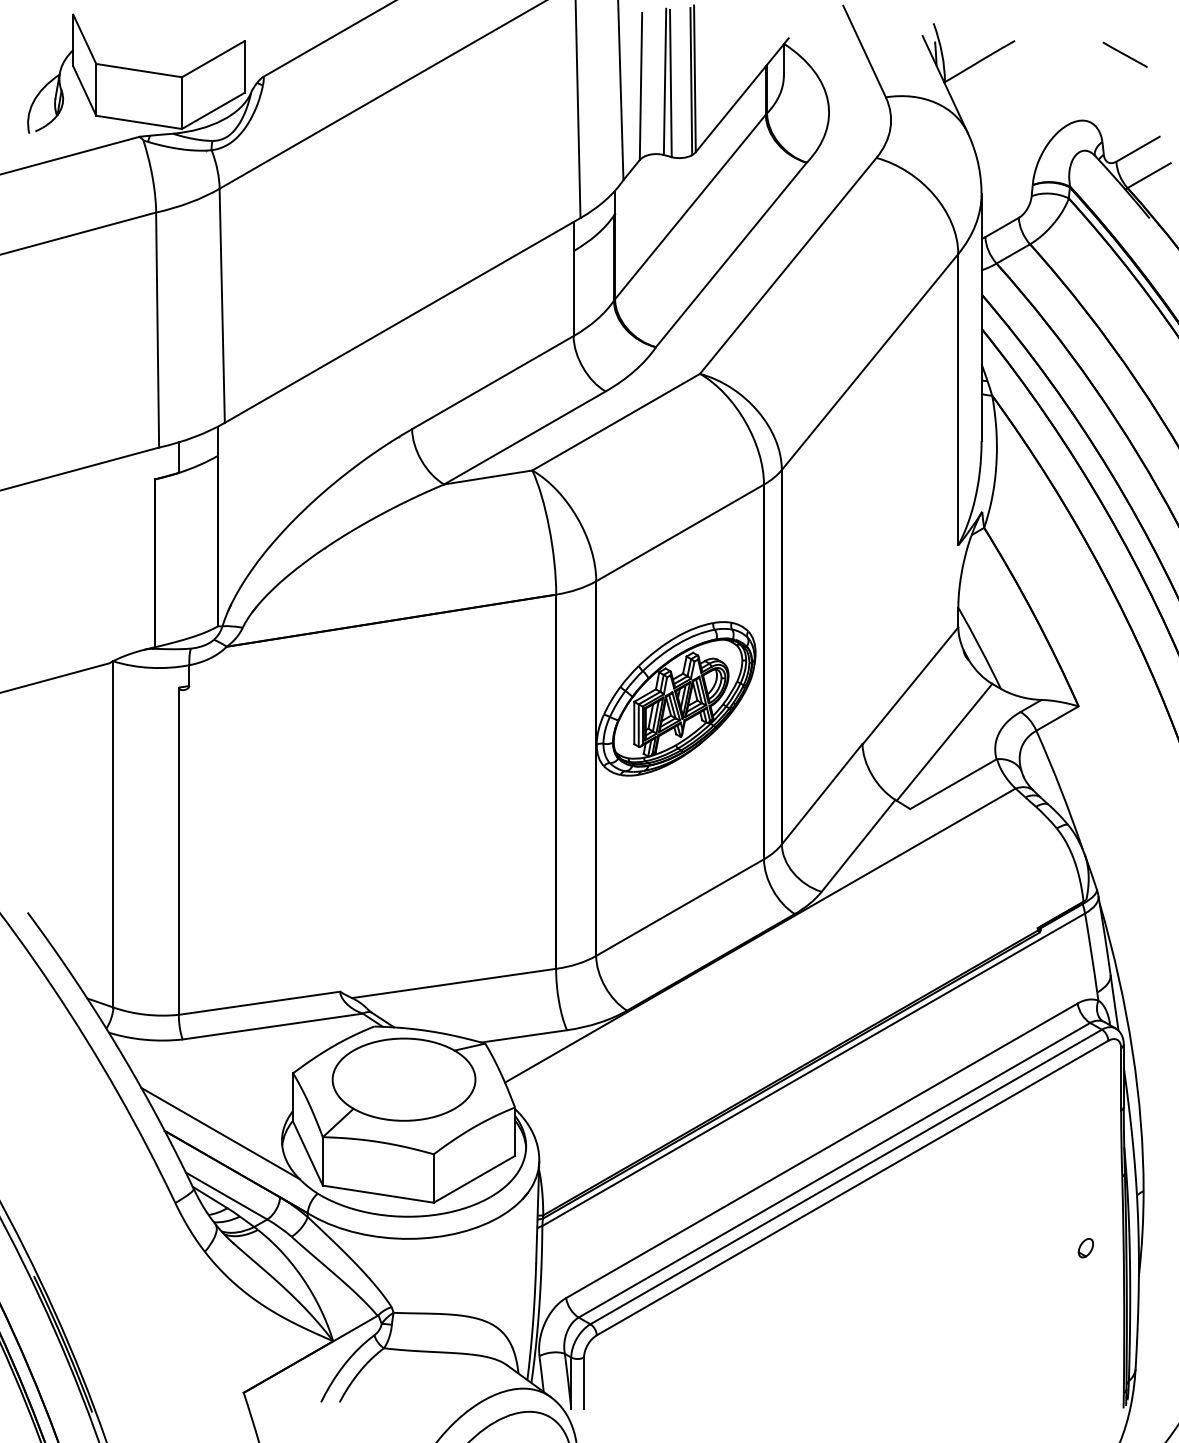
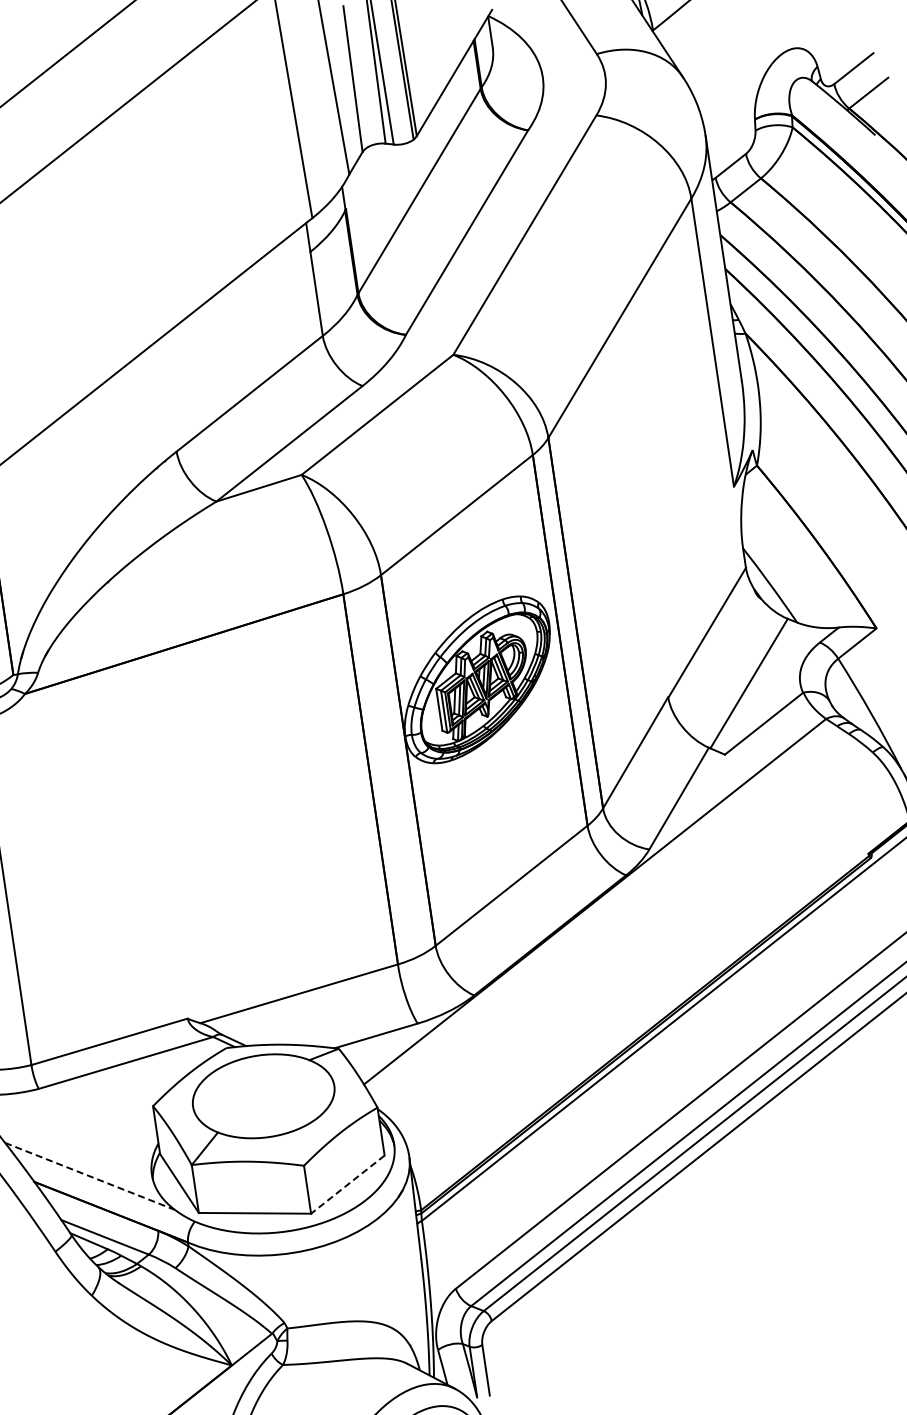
line: (221, 1133) -> (90, 1176), solid -> dashed
line: (474, 1179) -> (347, 1184), solid -> dashed

